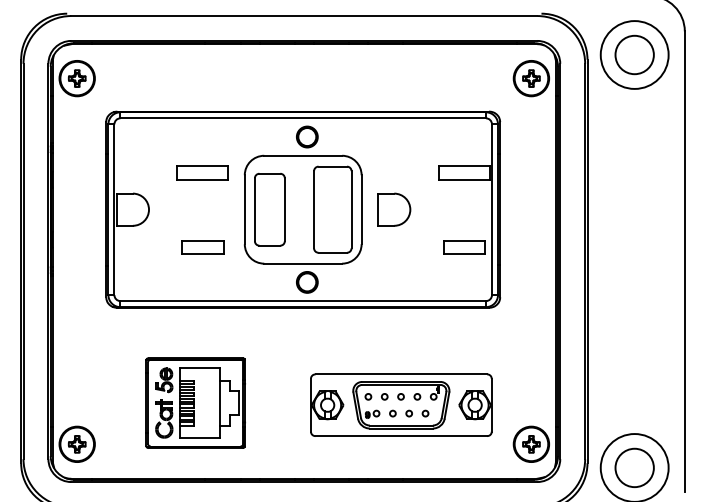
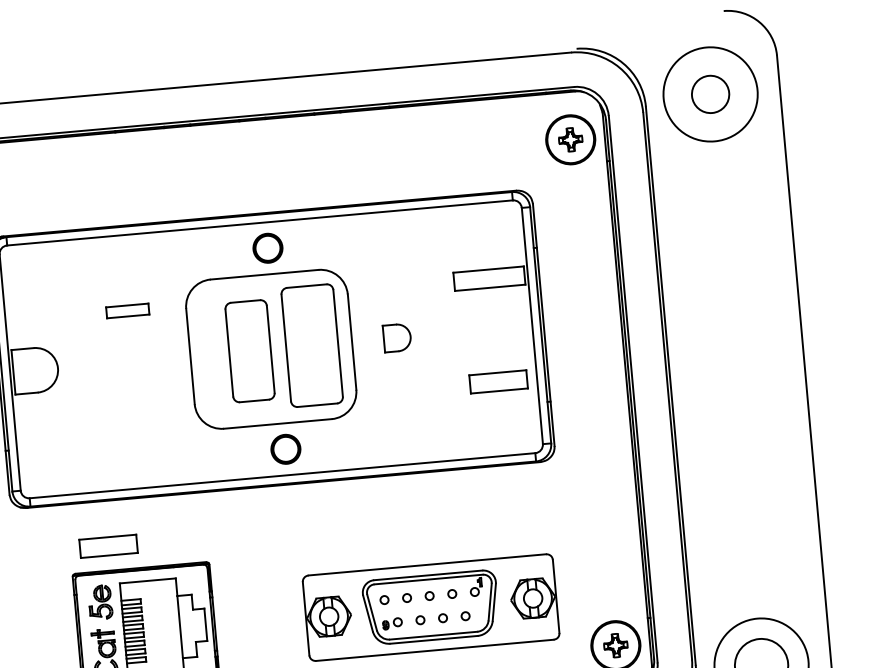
circle: (634, 54) -> (710, 93), size x0.7
part: (202, 172) -> (127, 310), size x0.6
part: (269, 209) -> (249, 350), moved
part: (394, 209) -> (397, 337), size x0.6
part: (202, 247) -> (108, 546), moved

